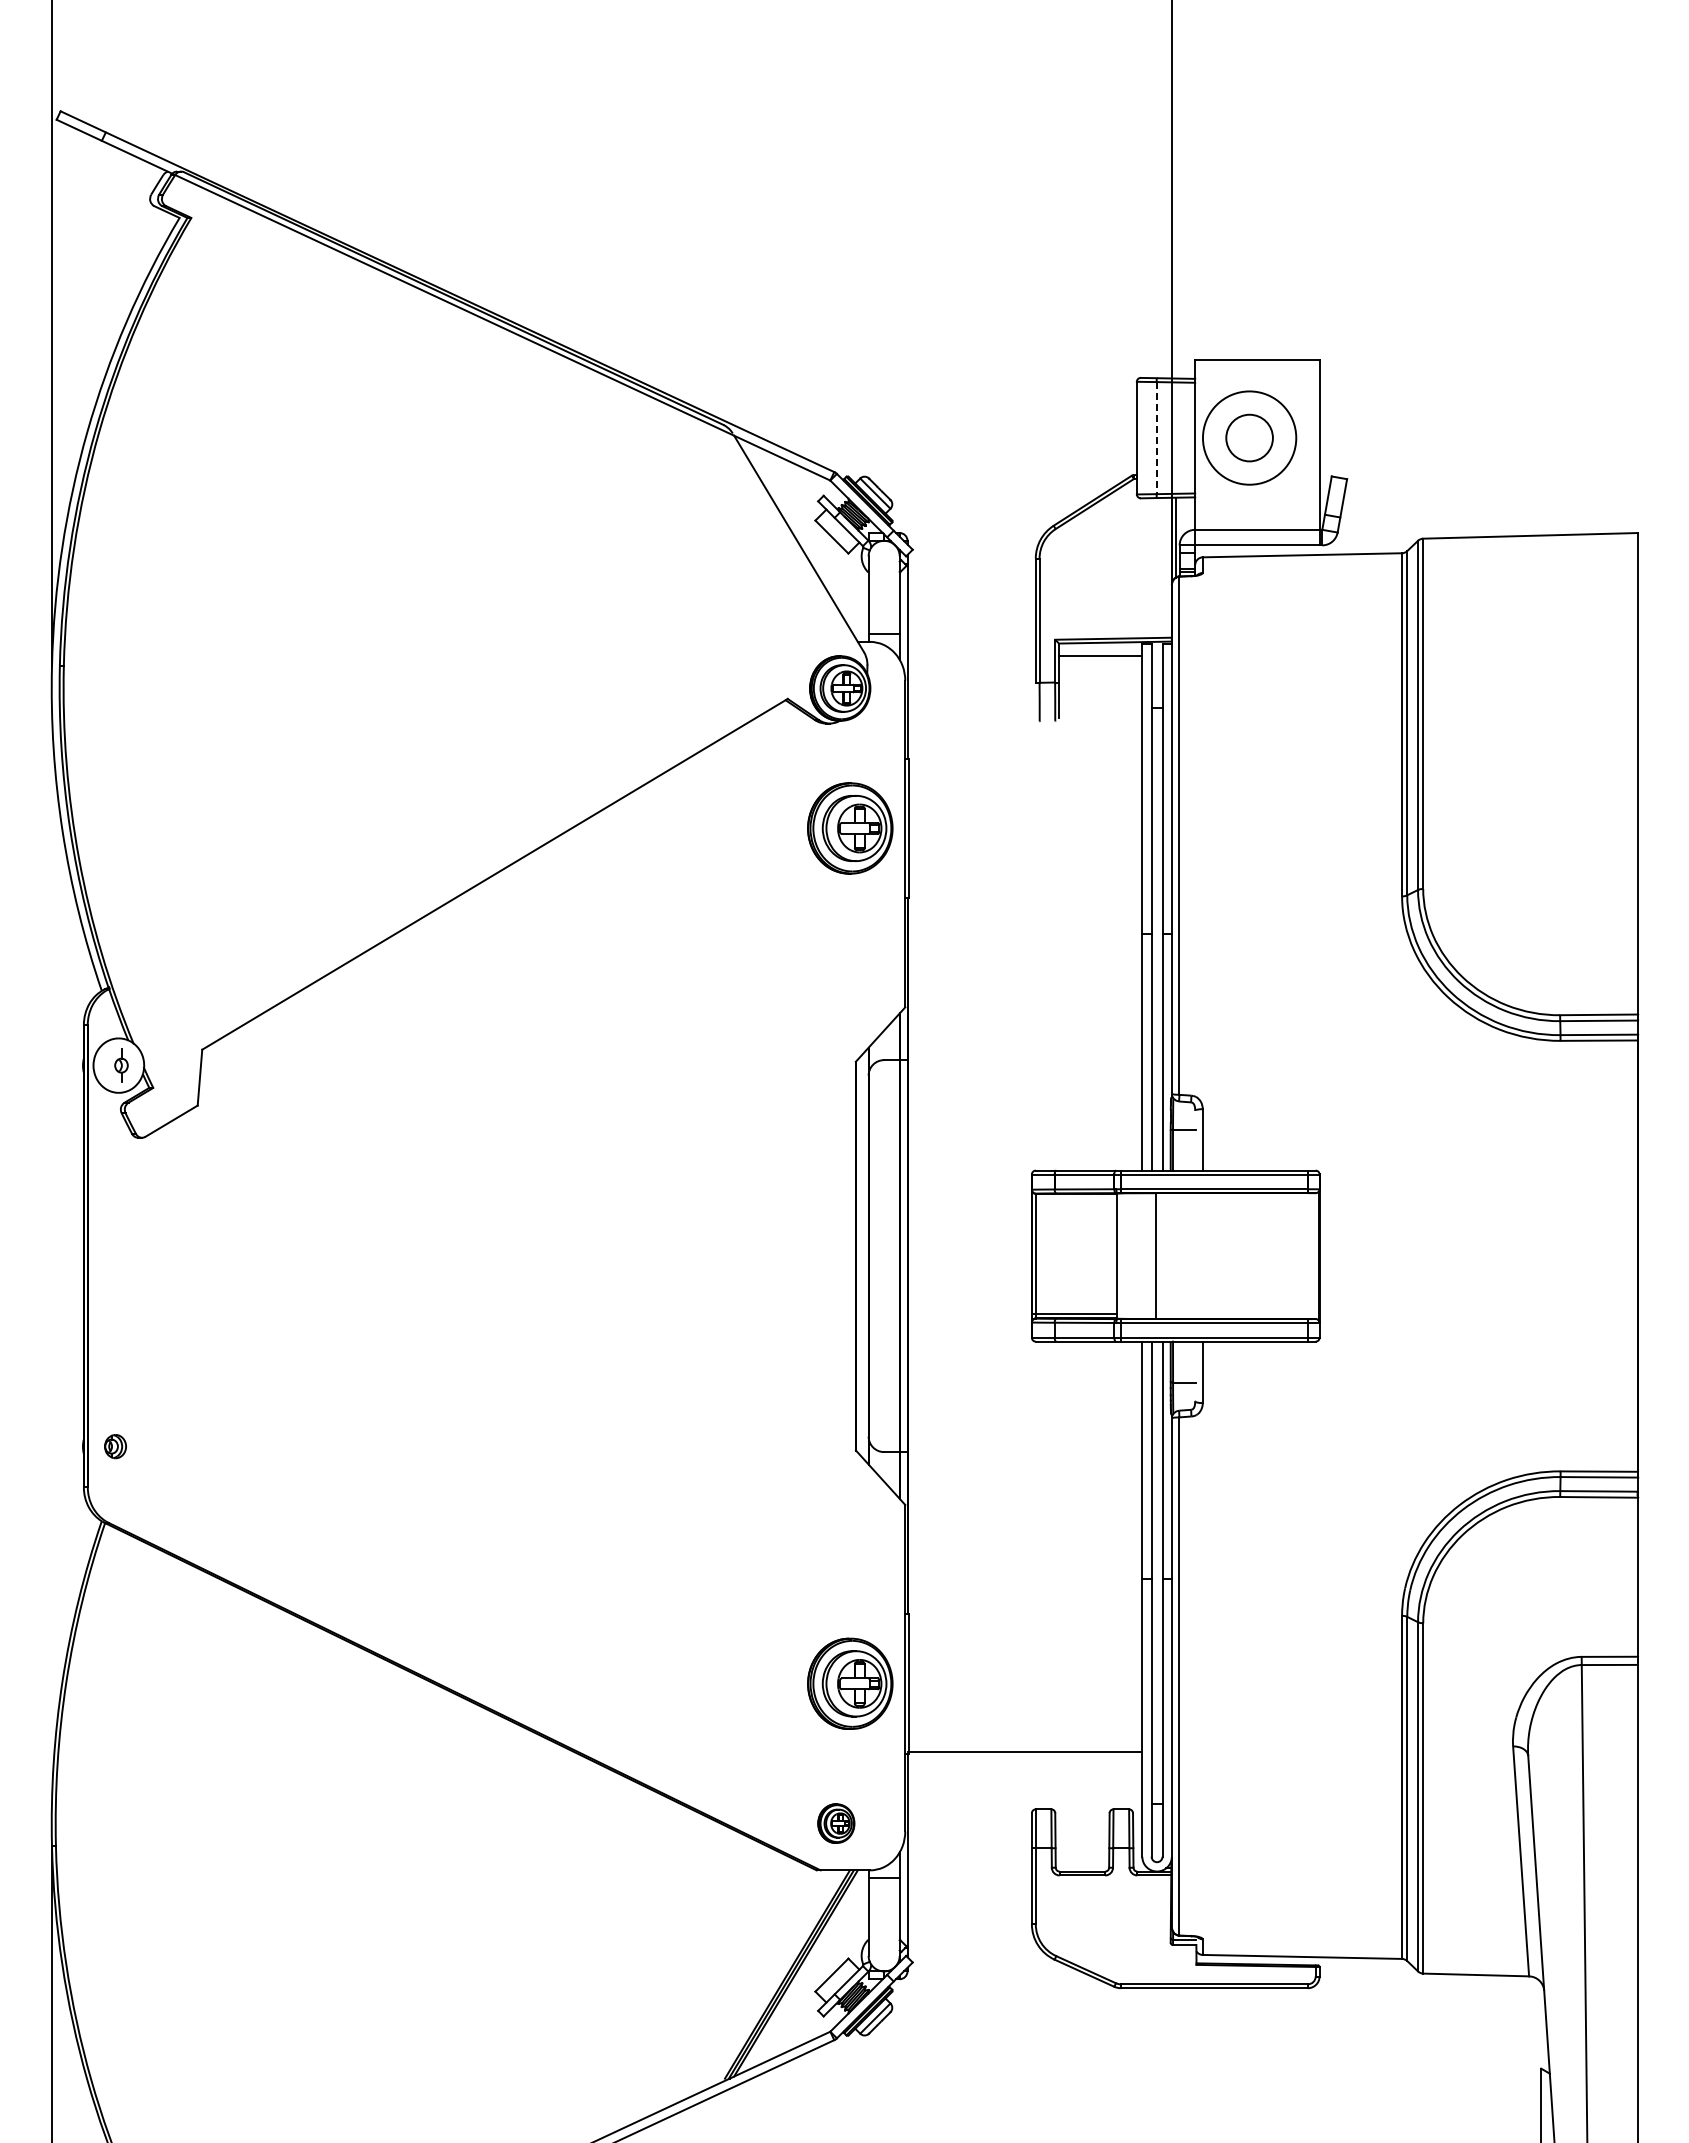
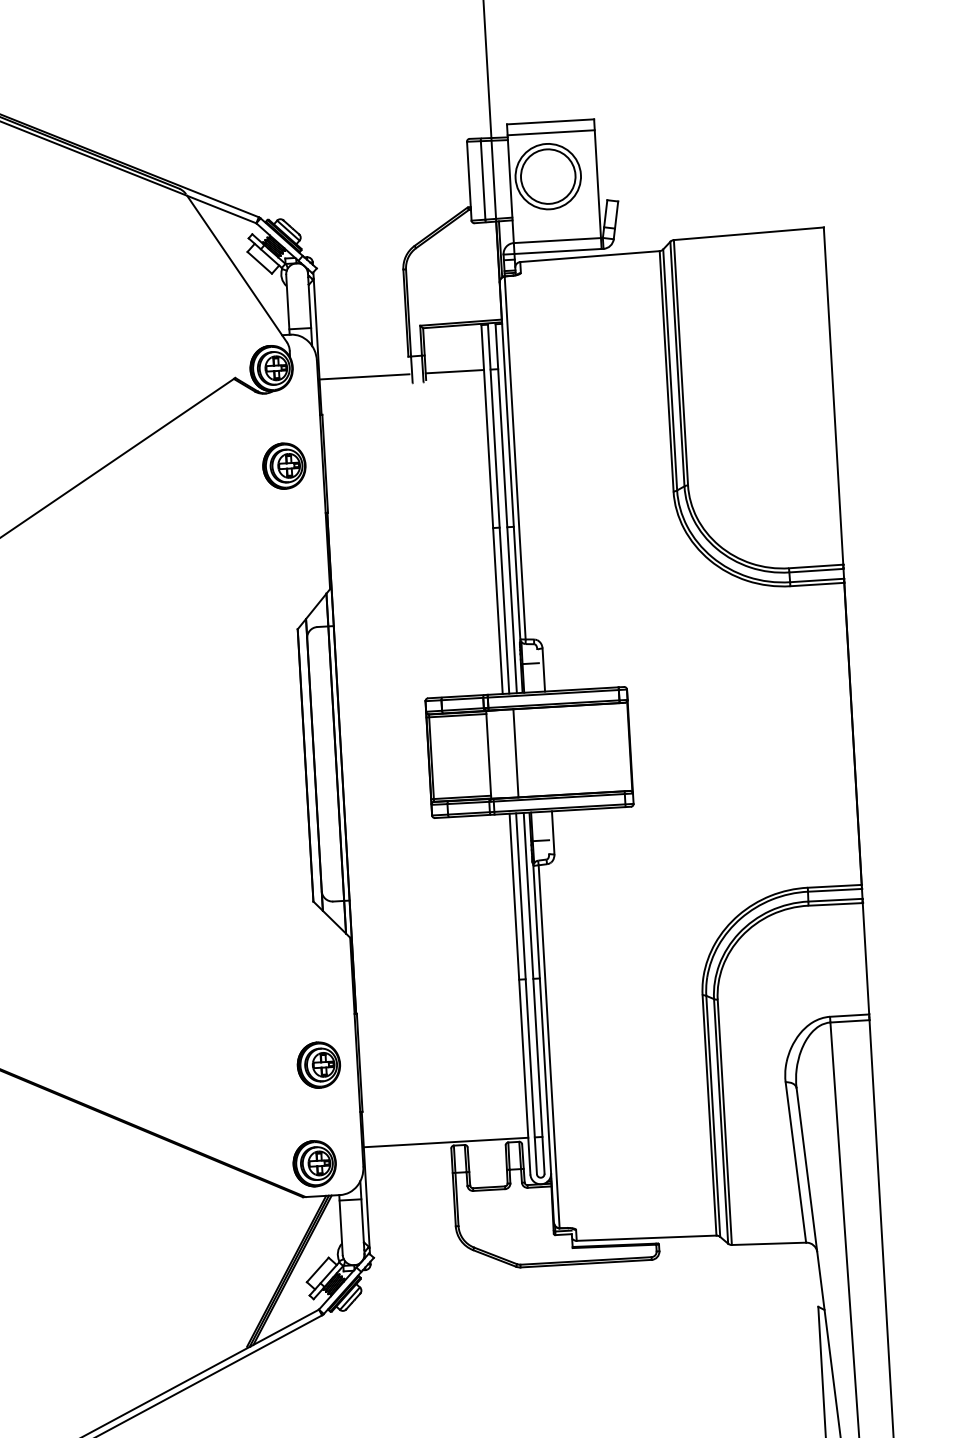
line: (1257, 375) -> (551, 132), added
circle: (1249, 437) -> (548, 176), size x1.67
line: (1156, 438) -> (483, 180), dashed -> solid
line: (1100, 655) -> (454, 371), moved
line: (971, 707) -> (364, 376), added
part: (850, 828) -> (284, 466), size x0.71
line: (1074, 1197) -> (456, 715), added
part: (850, 1683) -> (319, 1064), size x0.71
line: (1024, 1752) -> (445, 1142), moved
part: (836, 1823) -> (314, 1163), size x1.67

